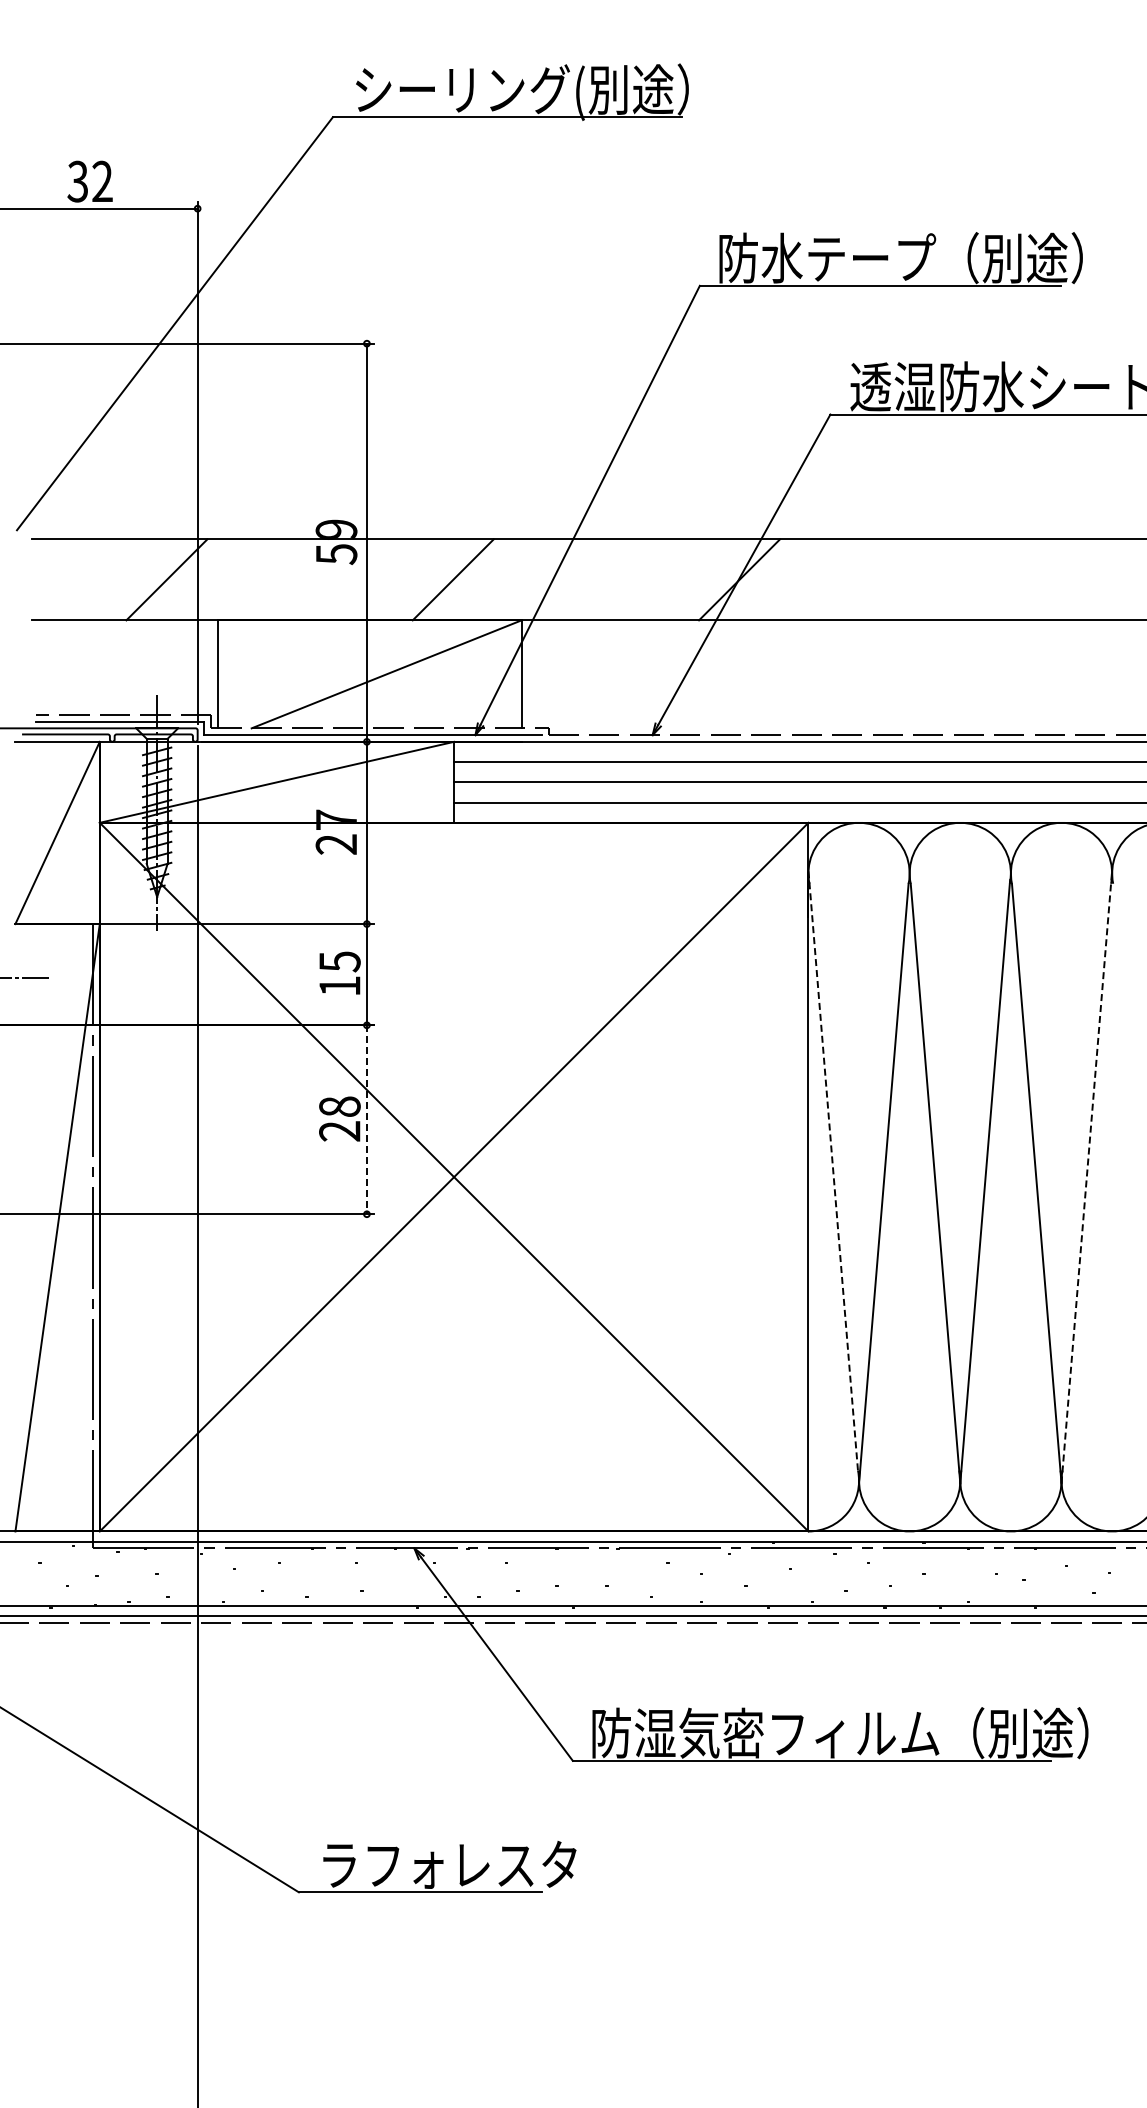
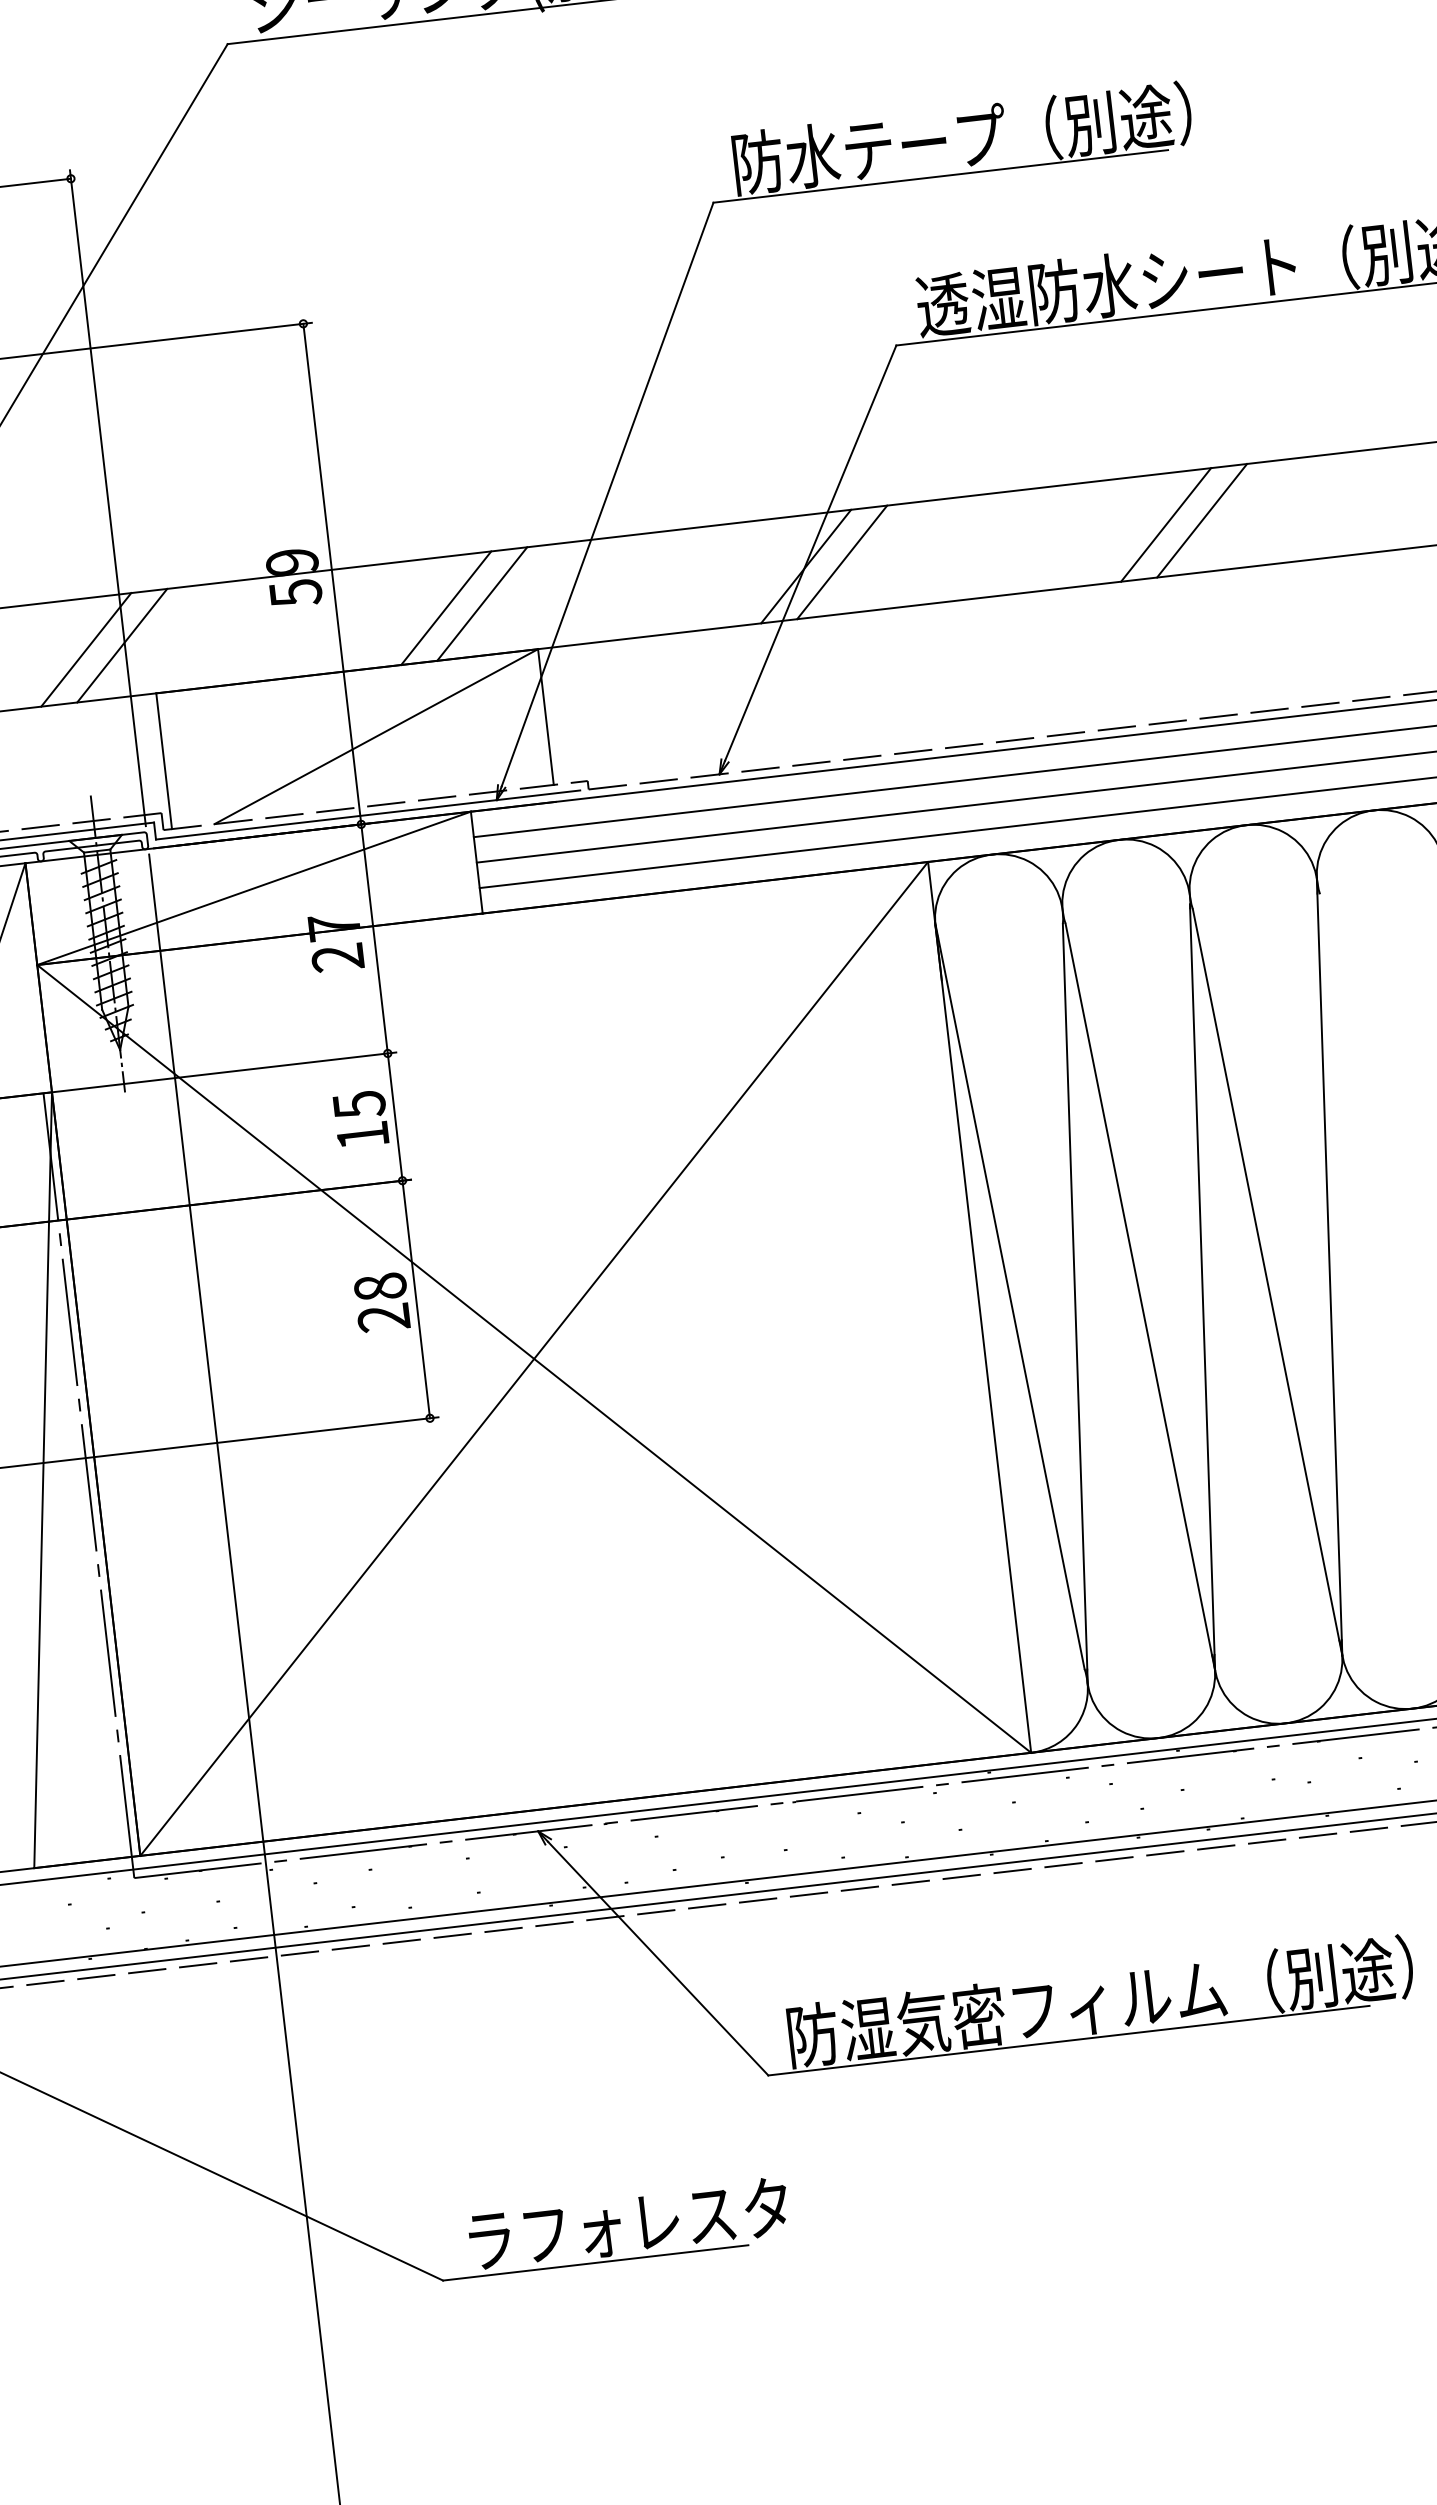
line: (195, 579) -> (122, 645), added
line: (481, 579) -> (481, 603), added
line: (767, 579) -> (841, 562), added
line: (1025, 579) -> (1165, 524), added
line: (1054, 579) -> (1202, 520), added
line: (366, 1120) -> (415, 1300), dashed -> solid
line: (833, 1170) -> (1010, 1295), dashed -> solid
line: (1086, 1176) -> (1329, 1266), dashed -> solid

